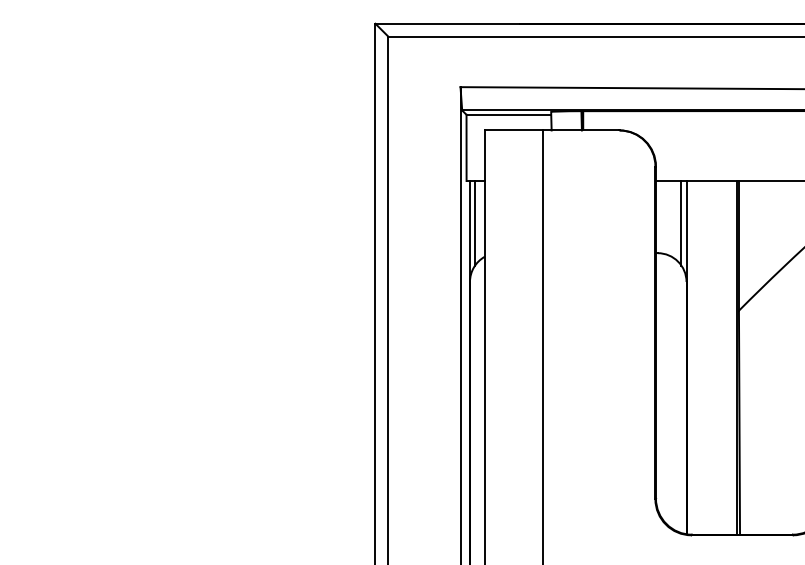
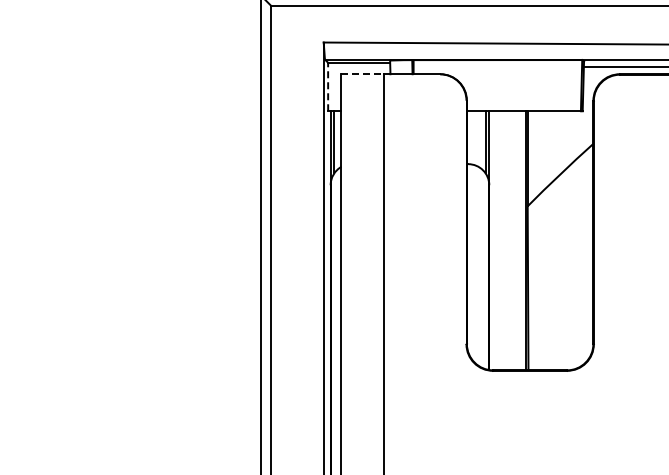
line: (514, 130) -> (363, 74), solid -> dashed
line: (467, 147) -> (328, 86), solid -> dashed

